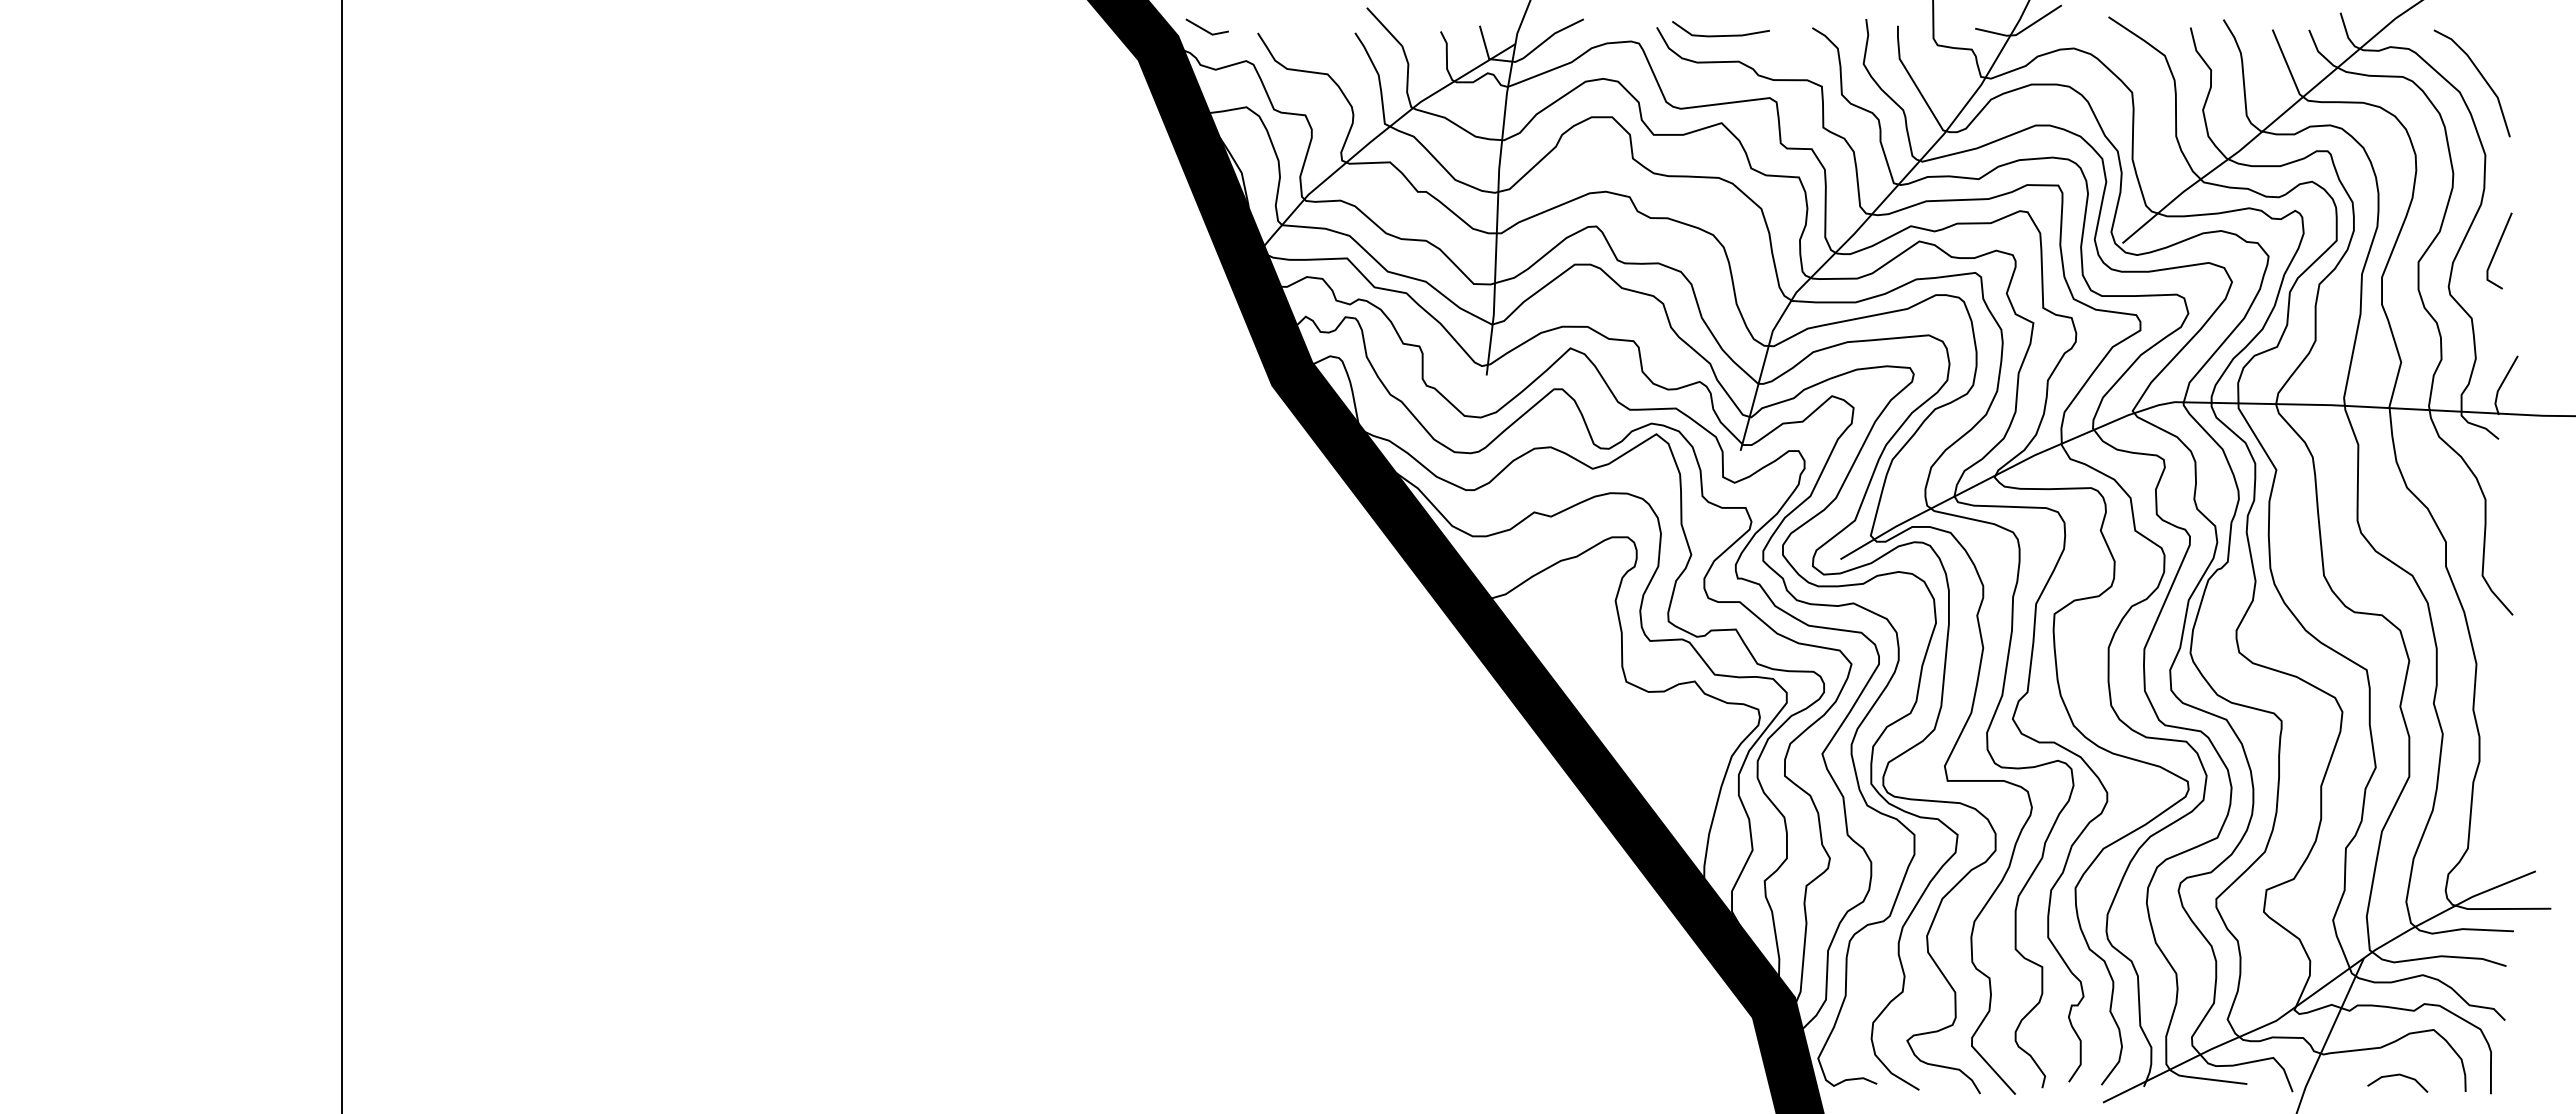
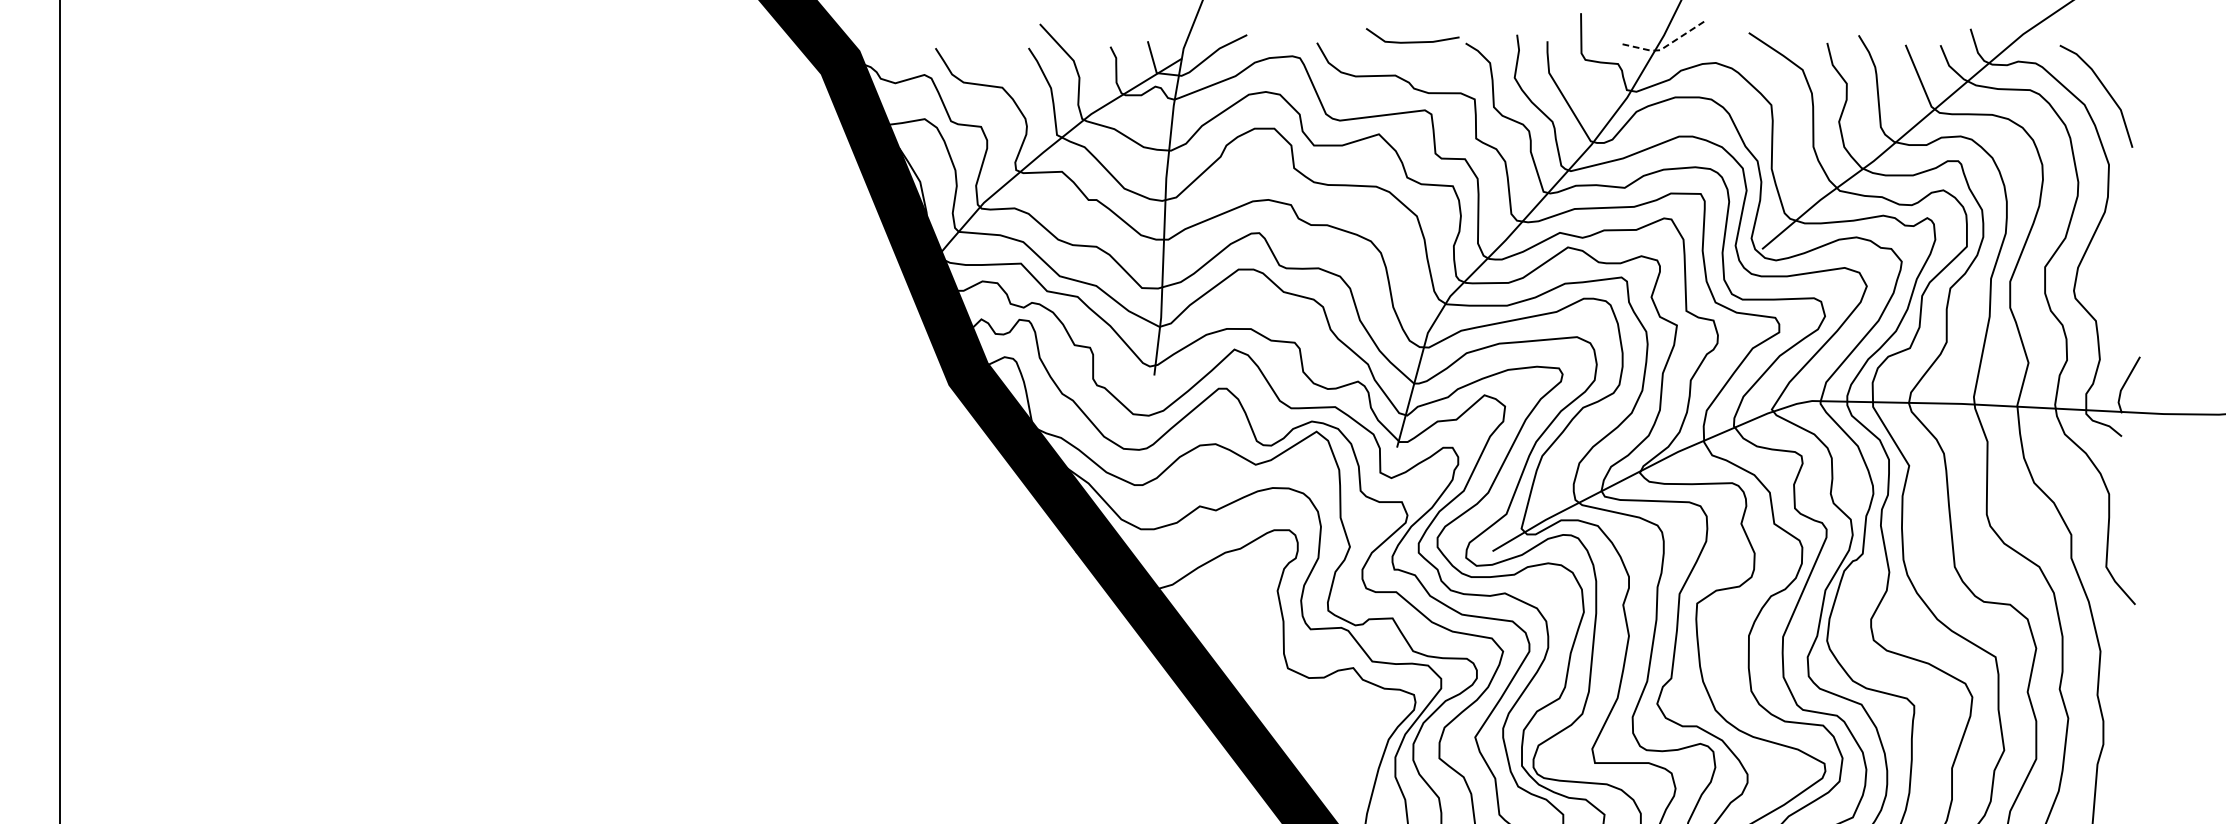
line: (1204, 28) -> (884, 43), removed
line: (2020, 32) -> (1664, 47), solid -> dashed
line: (1720, 35) -> (1412, 41), moved
line: (2497, 249) -> (2120, 255), removed

